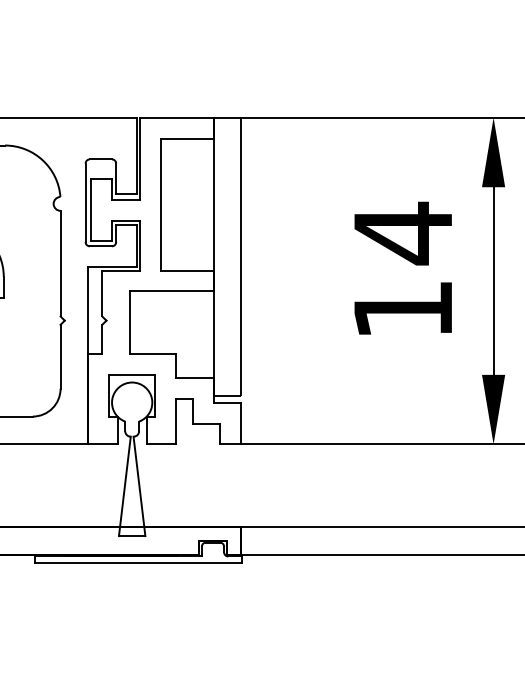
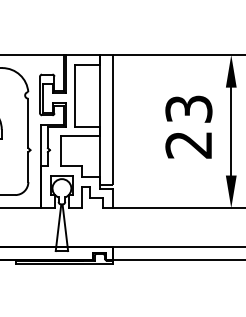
text: (402, 270) -> (188, 126), 14 -> 23

